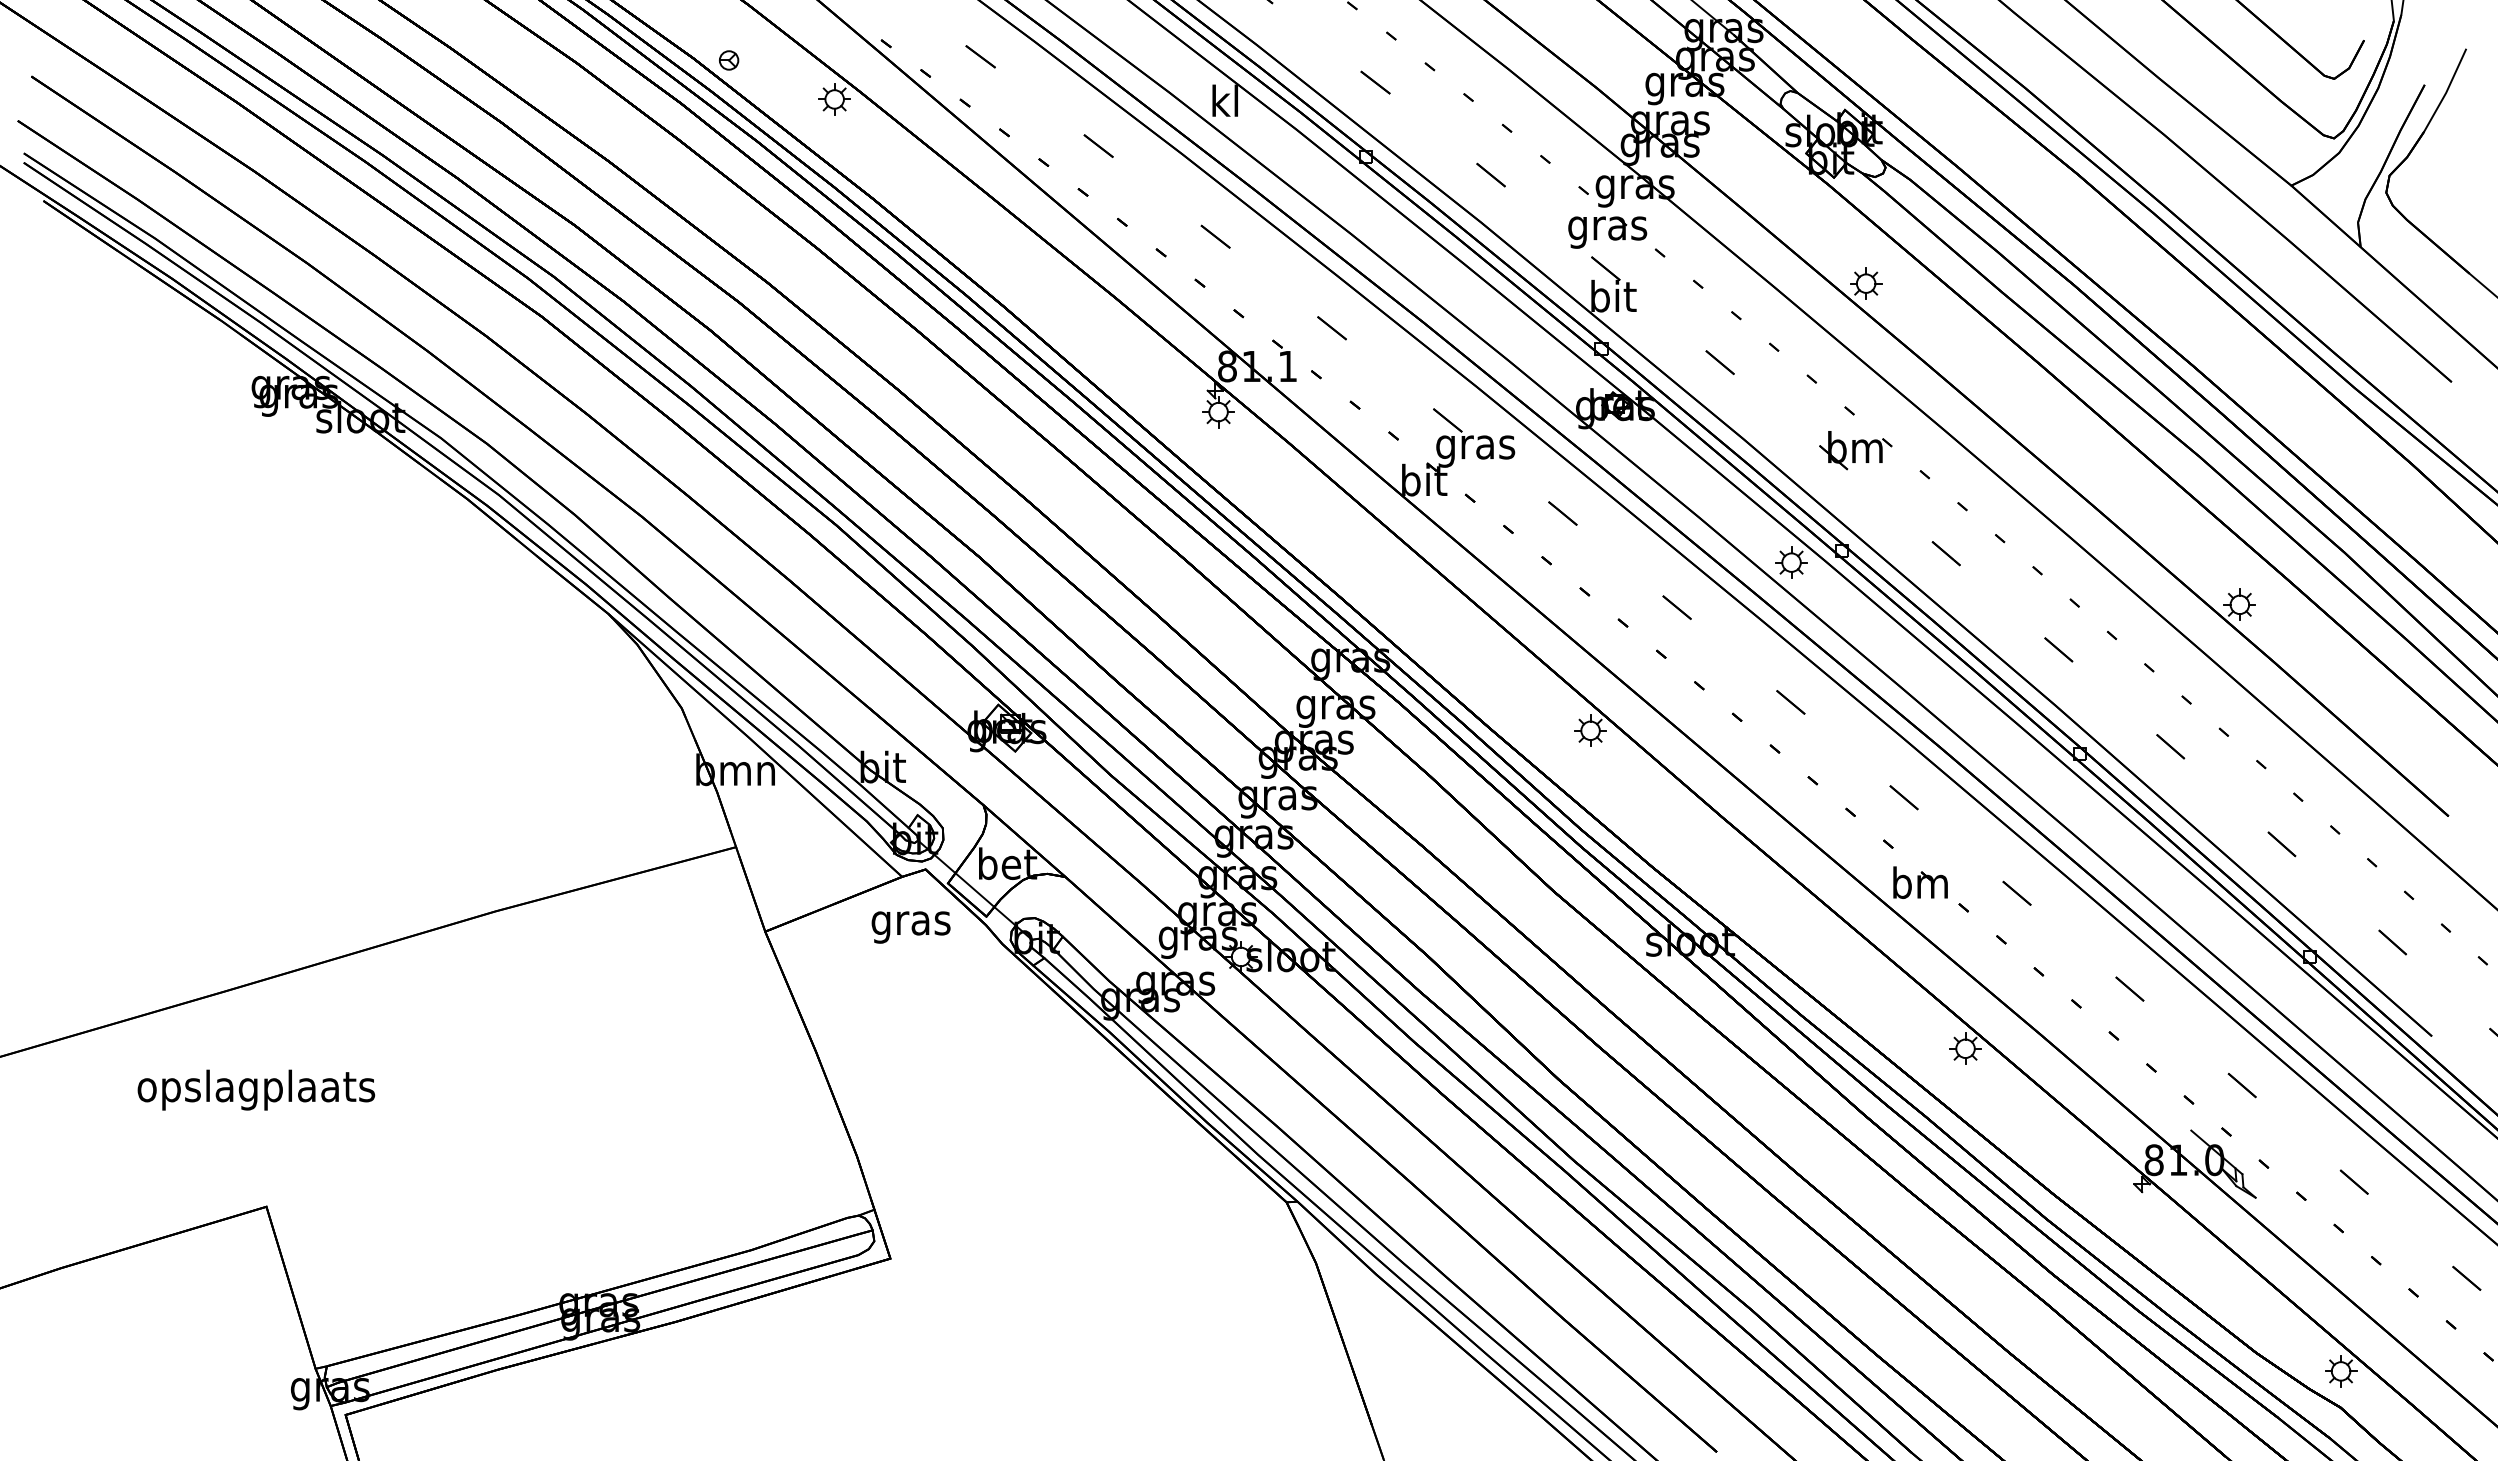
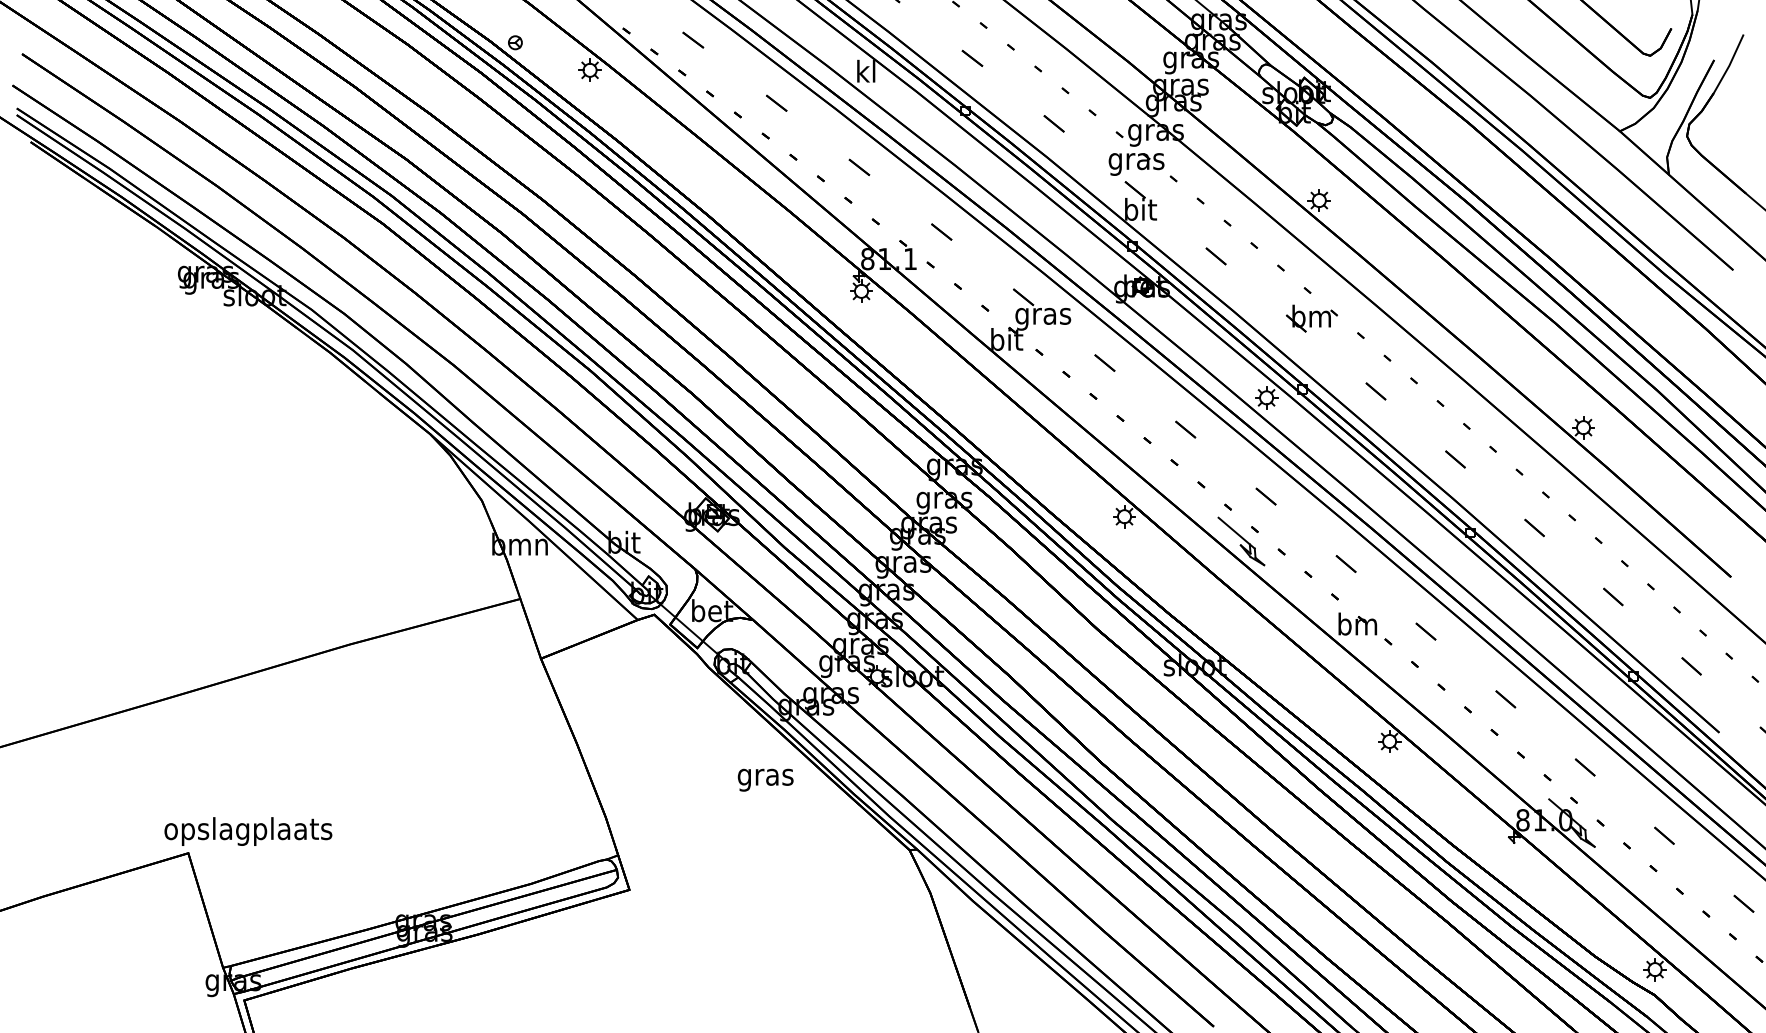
part: (1755, 765) -> (1241, 541), added
text: (910, 927) -> (765, 780), moved
text: (256, 1089) -> (248, 831), moved

